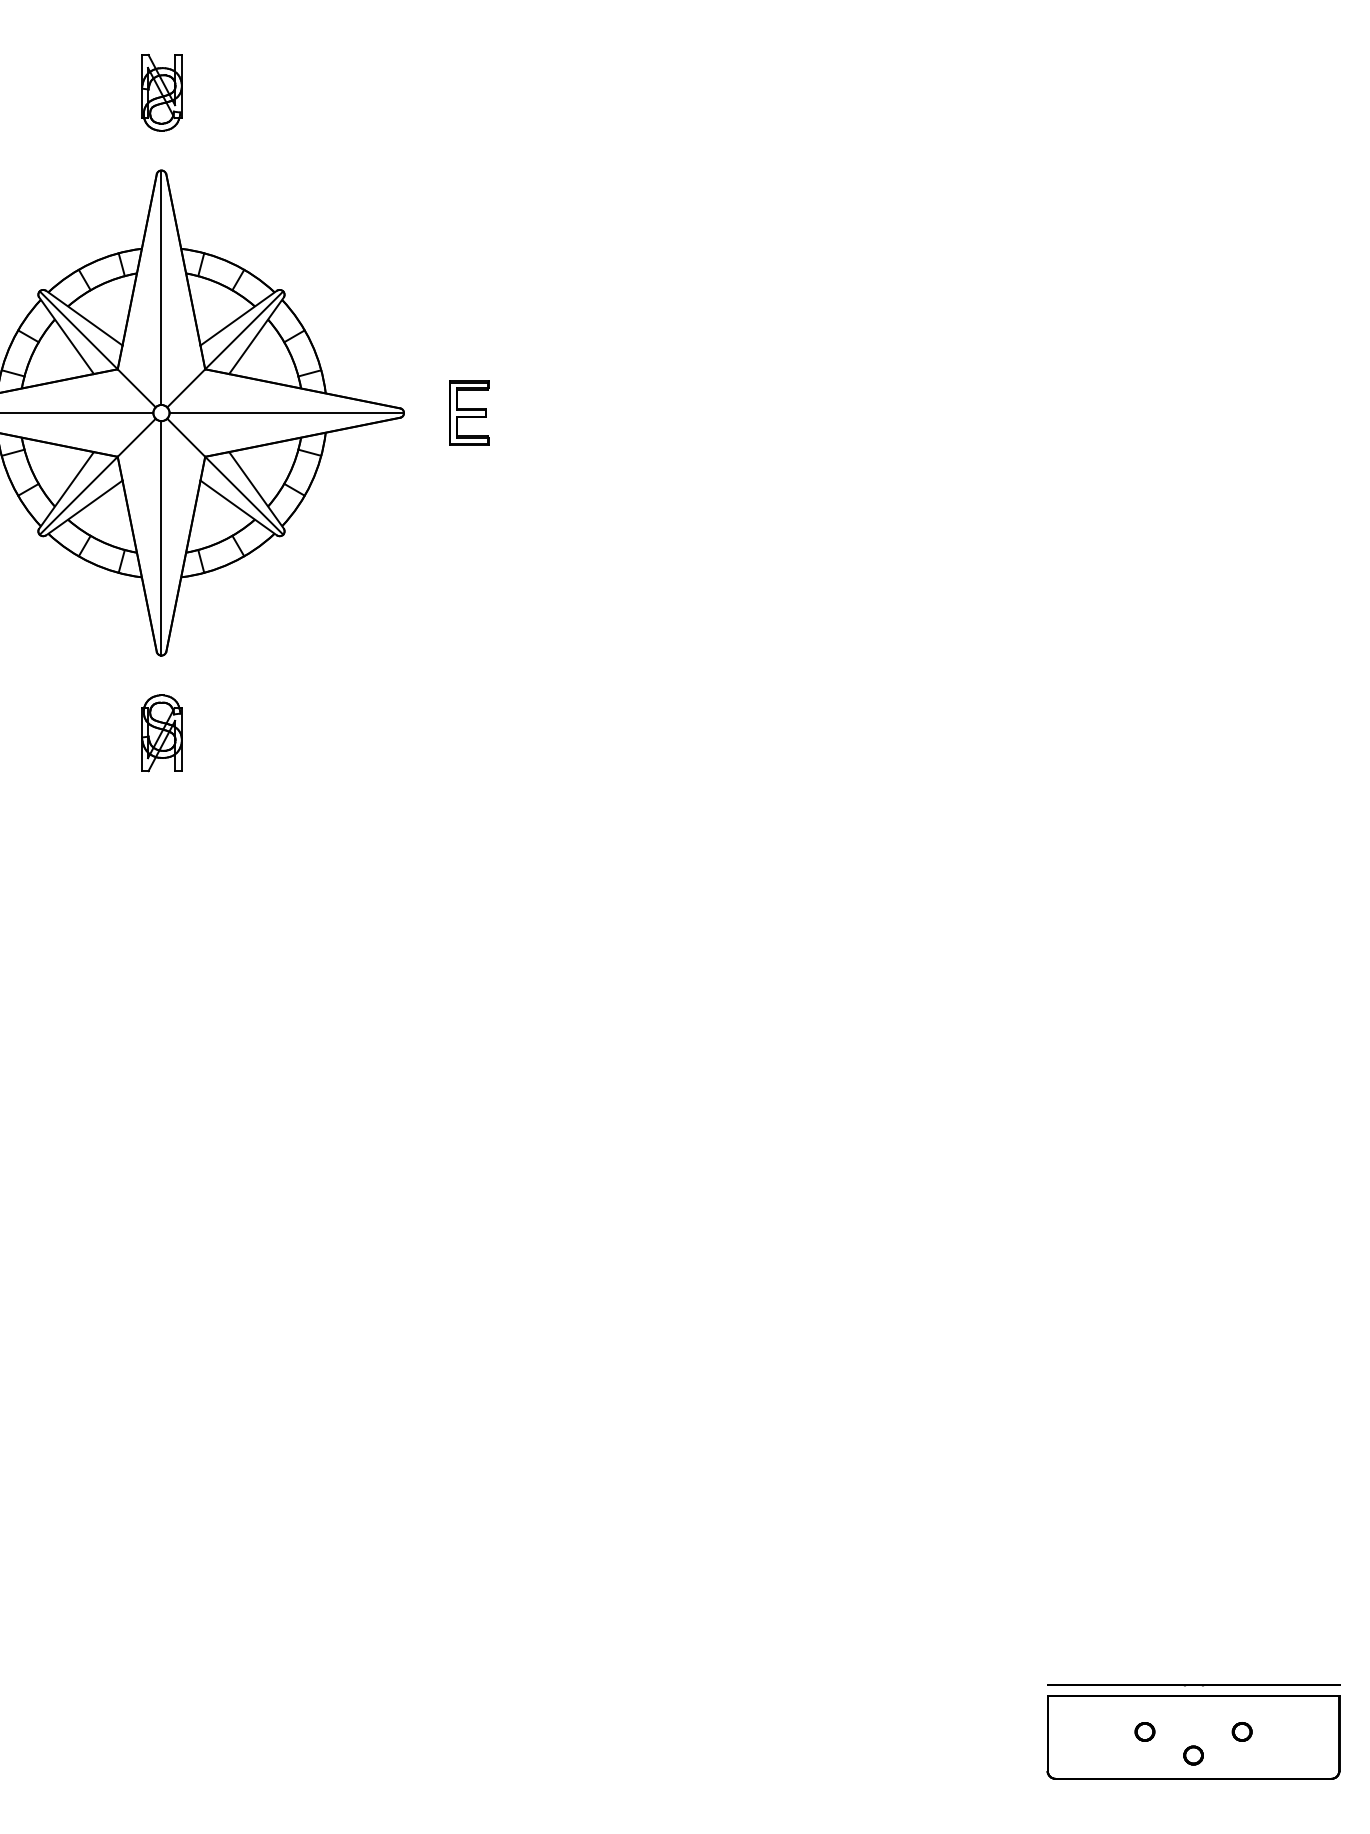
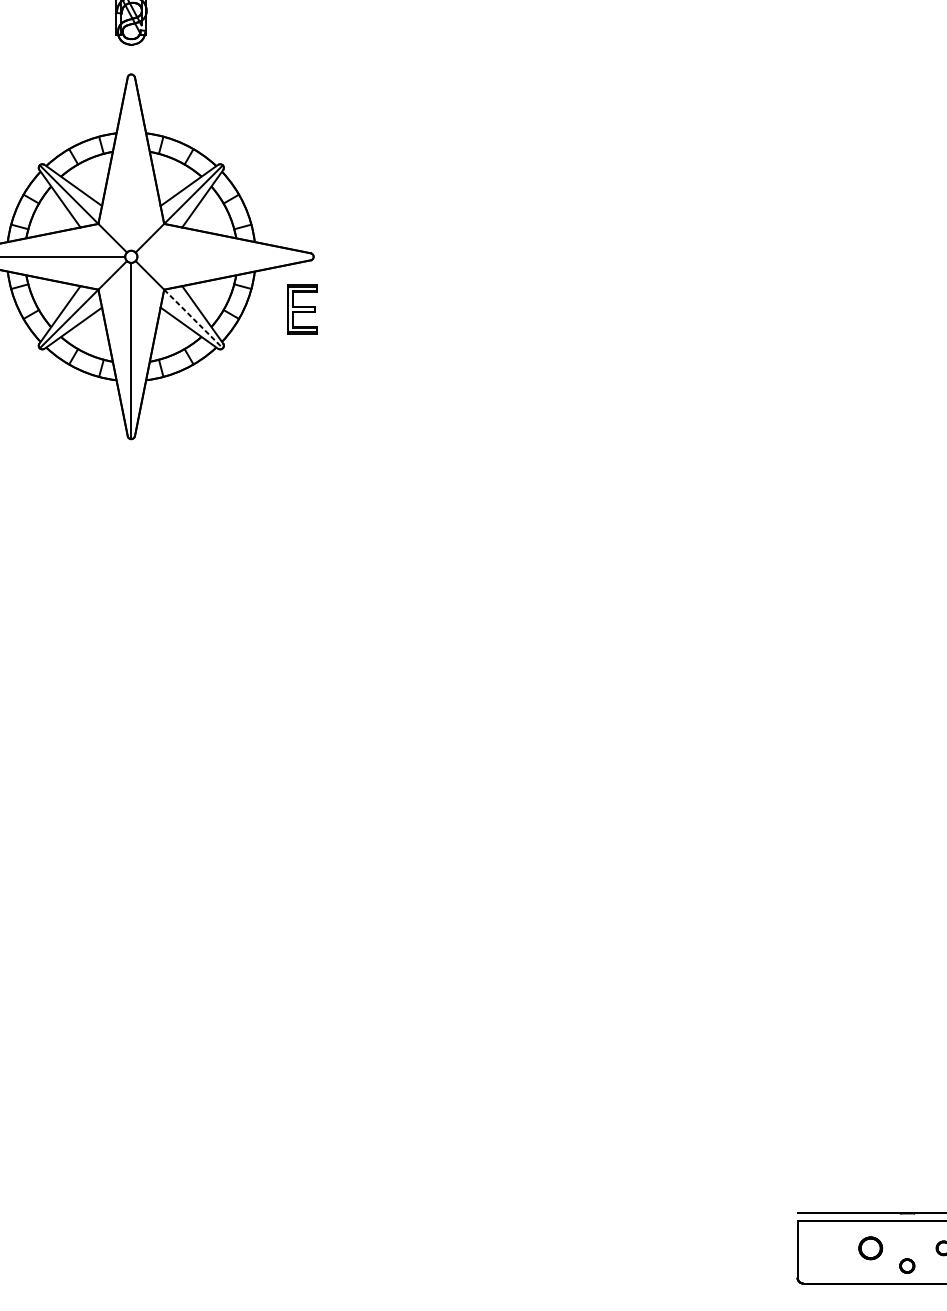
line: (161, 287) -> (131, 162), removed
part: (469, 412) -> (302, 309), moved
line: (286, 413) -> (225, 257), removed
line: (244, 496) -> (193, 319), solid -> dashed
part: (161, 733) -> (131, 497), removed
part: (1144, 1731) -> (870, 1248), size x1.6

